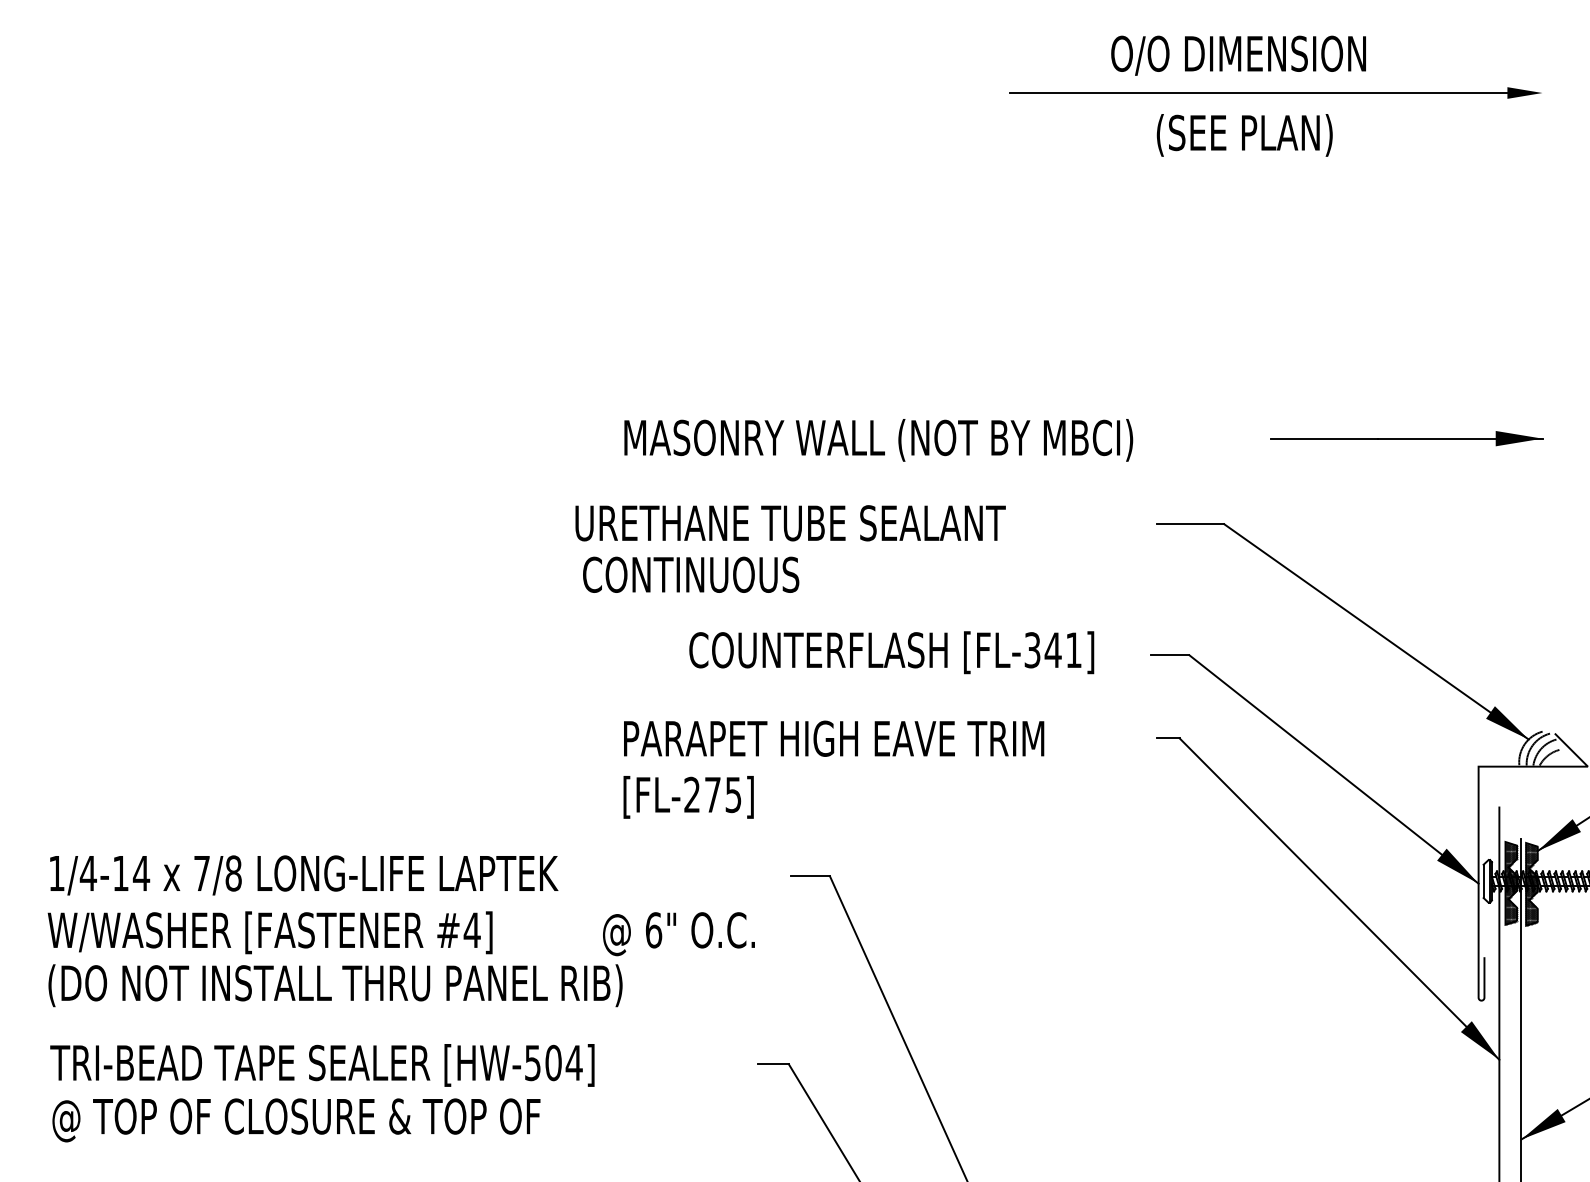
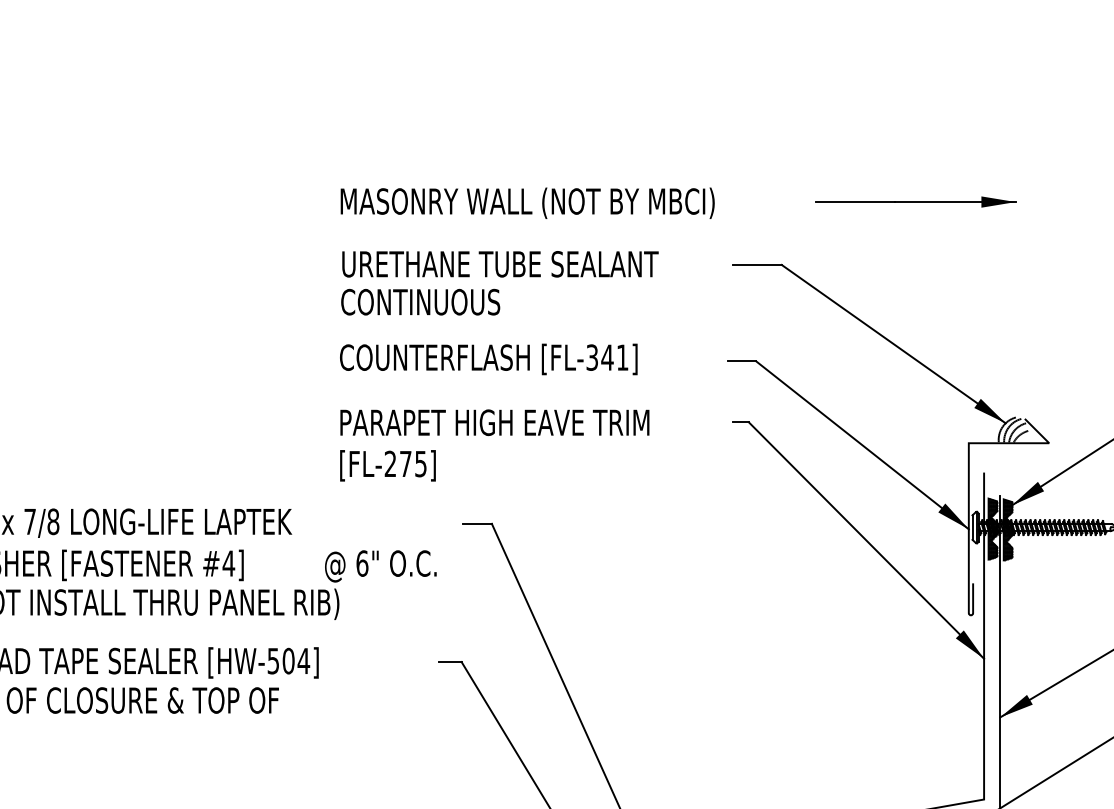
text: (790, 523) -> (500, 264), moved
text: (691, 574) -> (420, 301), moved
text: (891, 652) -> (488, 359), moved

